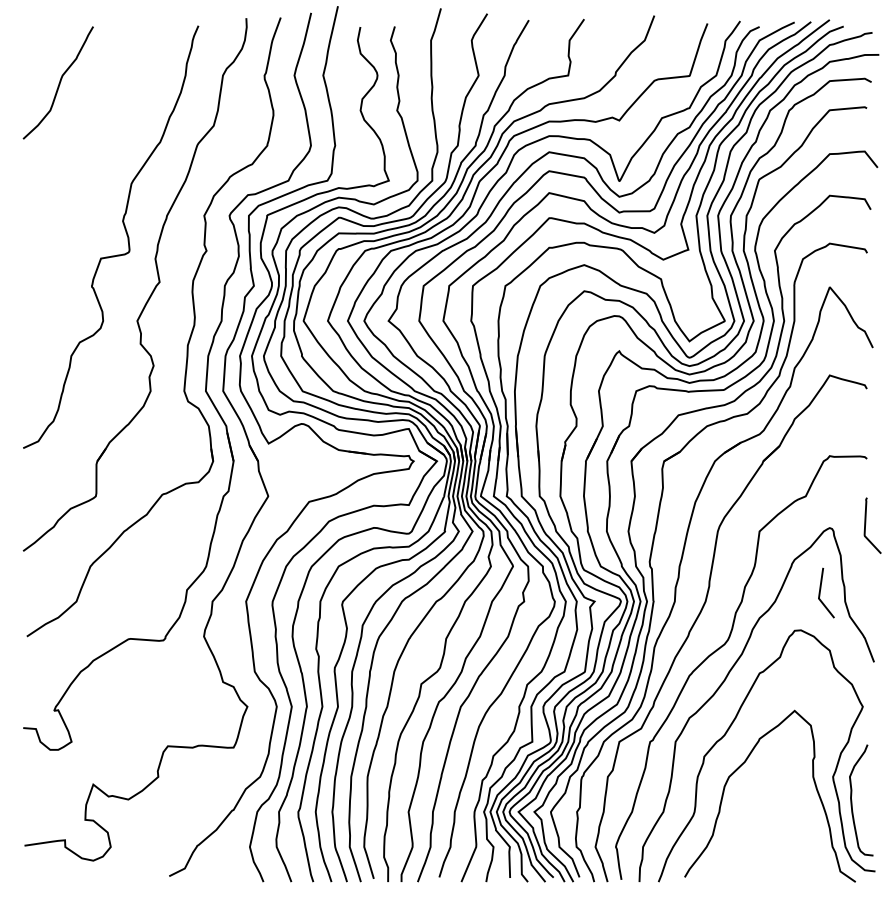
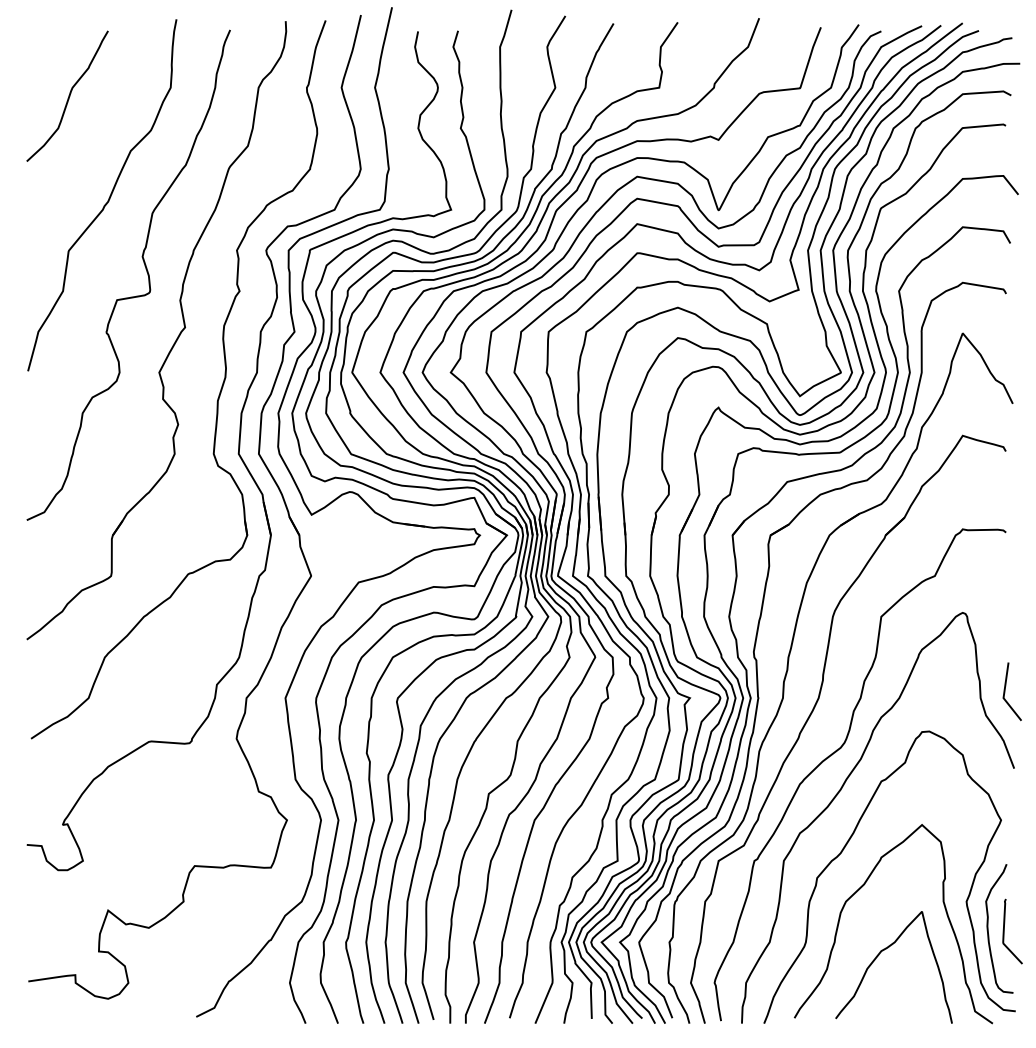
curve: (93, 170) -> (108, 197), added
curve: (866, 524) -> (1005, 930), moved
line: (821, 589) -> (1006, 687), moved
curve: (762, 819) -> (884, 951), added

